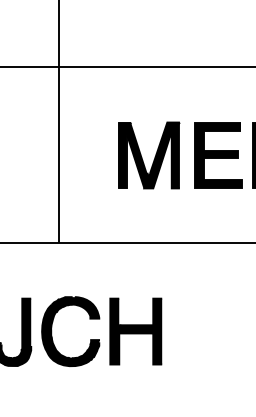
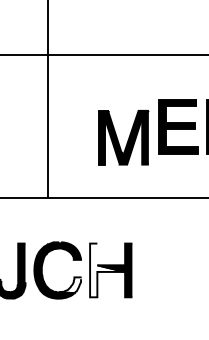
part: (148, 155) -> (123, 137), moved
fill: (131, 331) -> (107, 270), removed
fill: (85, 350) -> (69, 285), removed

